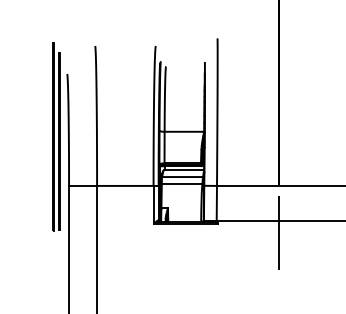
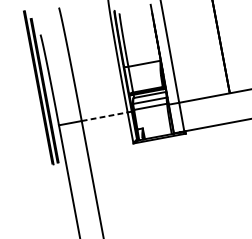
line: (125, 185) -> (104, 116), solid -> dashed
line: (279, 232) -> (237, 131), removed

